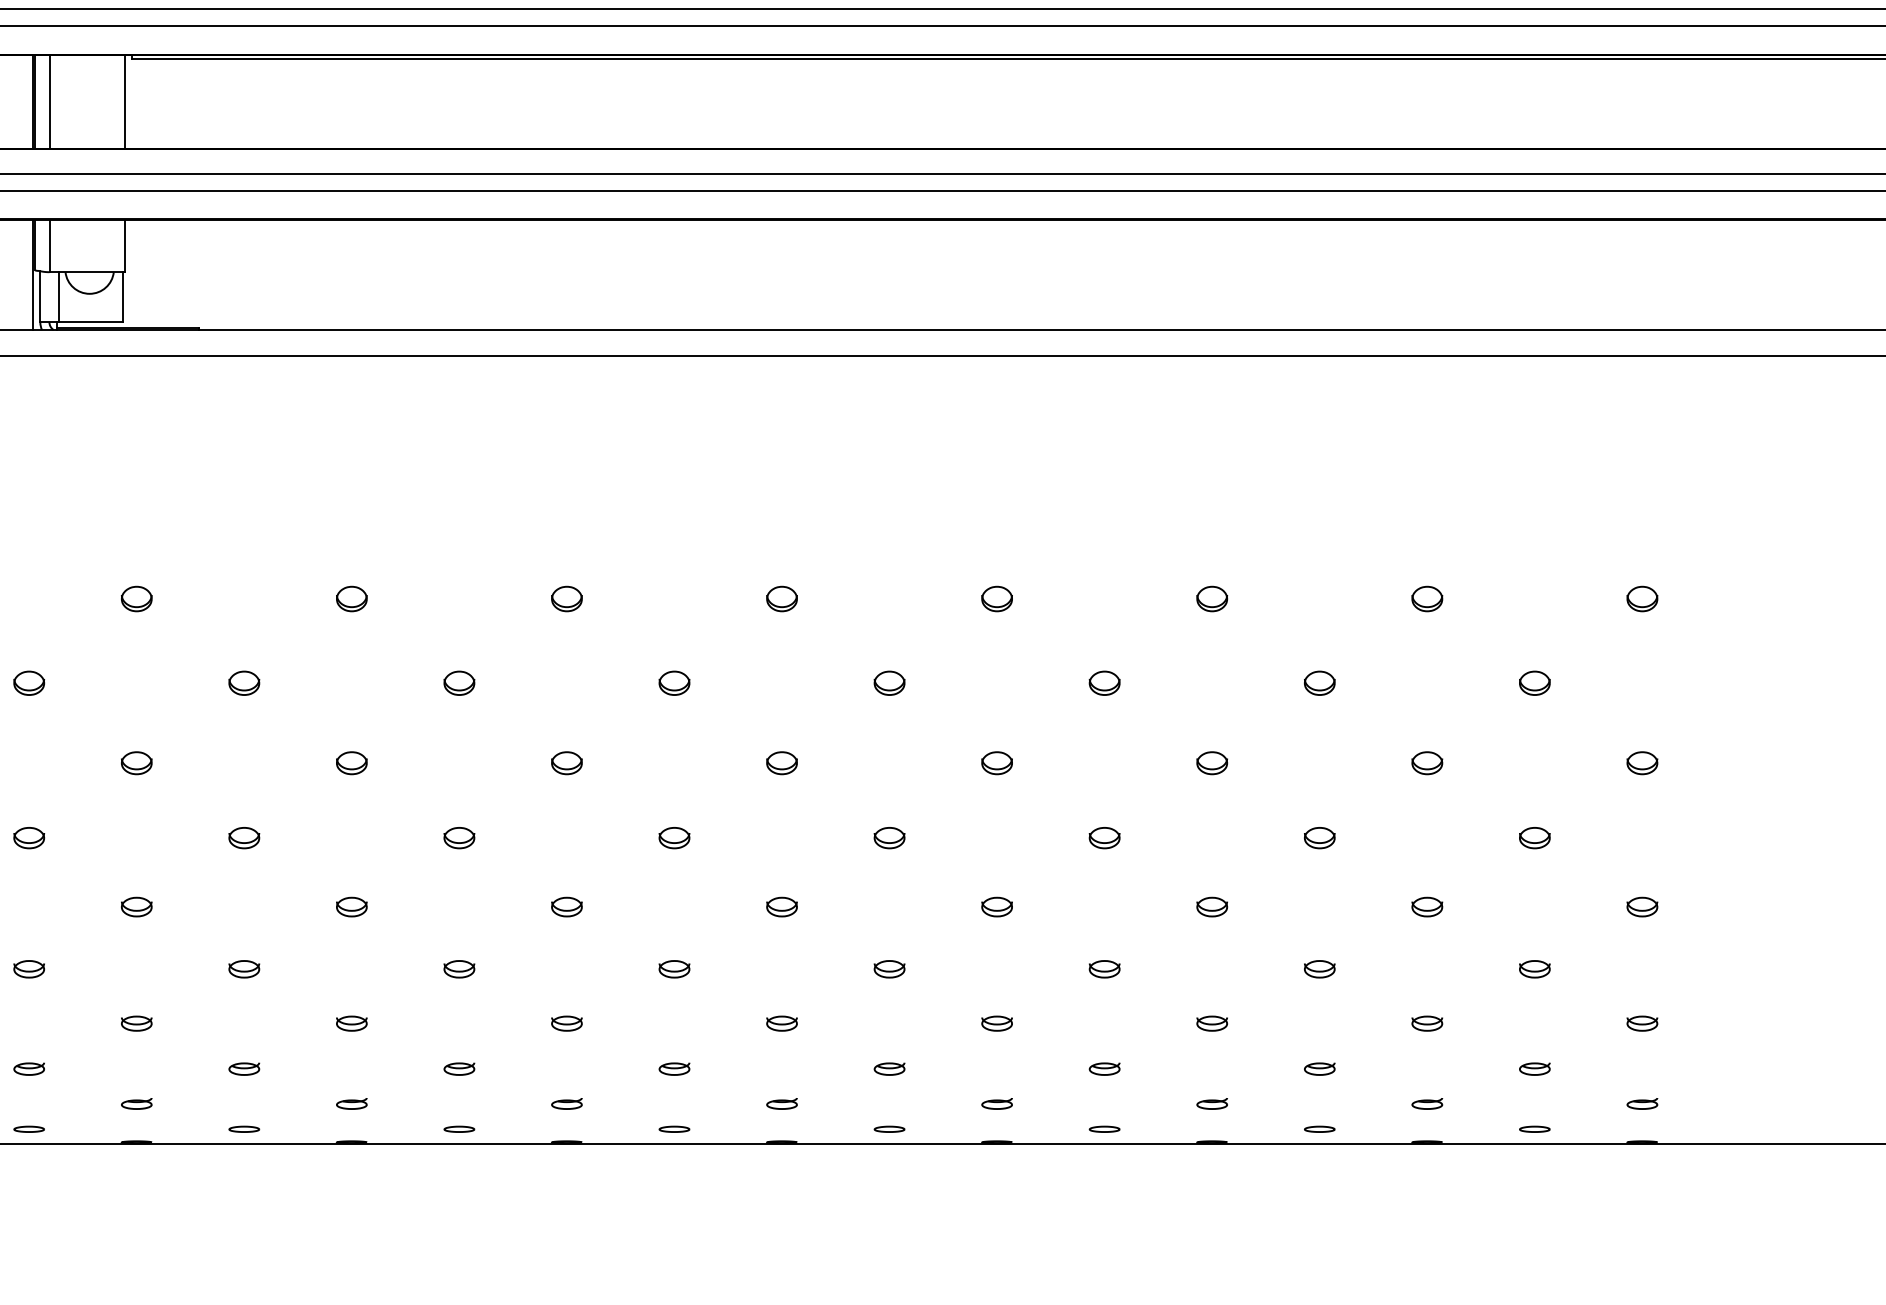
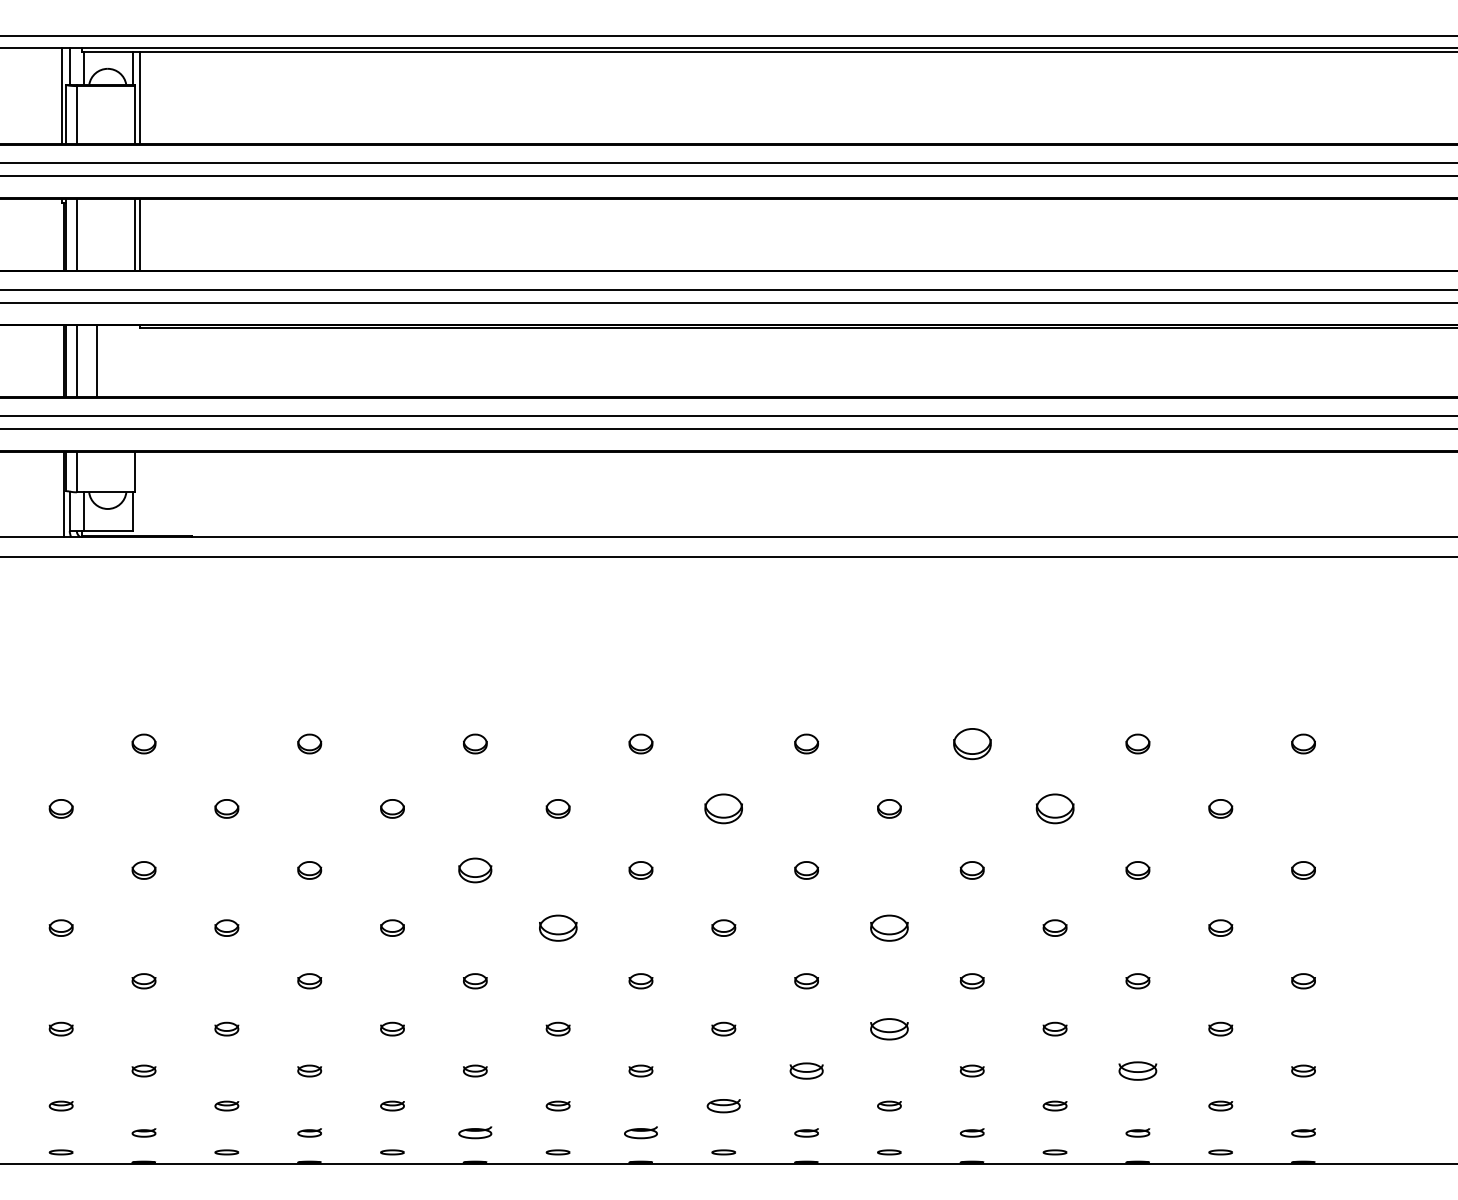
line: (124, 102) -> (96, 361), moved
part: (1211, 598) -> (971, 743), size x1.6
part: (889, 682) -> (723, 808), size x1.6
part: (1318, 682) -> (1054, 808), size x1.6
part: (567, 763) -> (475, 870), size x1.4
part: (673, 837) -> (557, 927), size x1.6
part: (1104, 837) -> (889, 927), size x1.6
part: (1104, 968) -> (889, 1028), size x1.6
part: (996, 1022) -> (806, 1070), size x1.4
part: (1426, 1022) -> (1137, 1070), size x1.6
part: (889, 1068) -> (723, 1105), size x1.4
part: (567, 1103) -> (475, 1132), size x1.4
part: (781, 1103) -> (640, 1132), size x1.4

